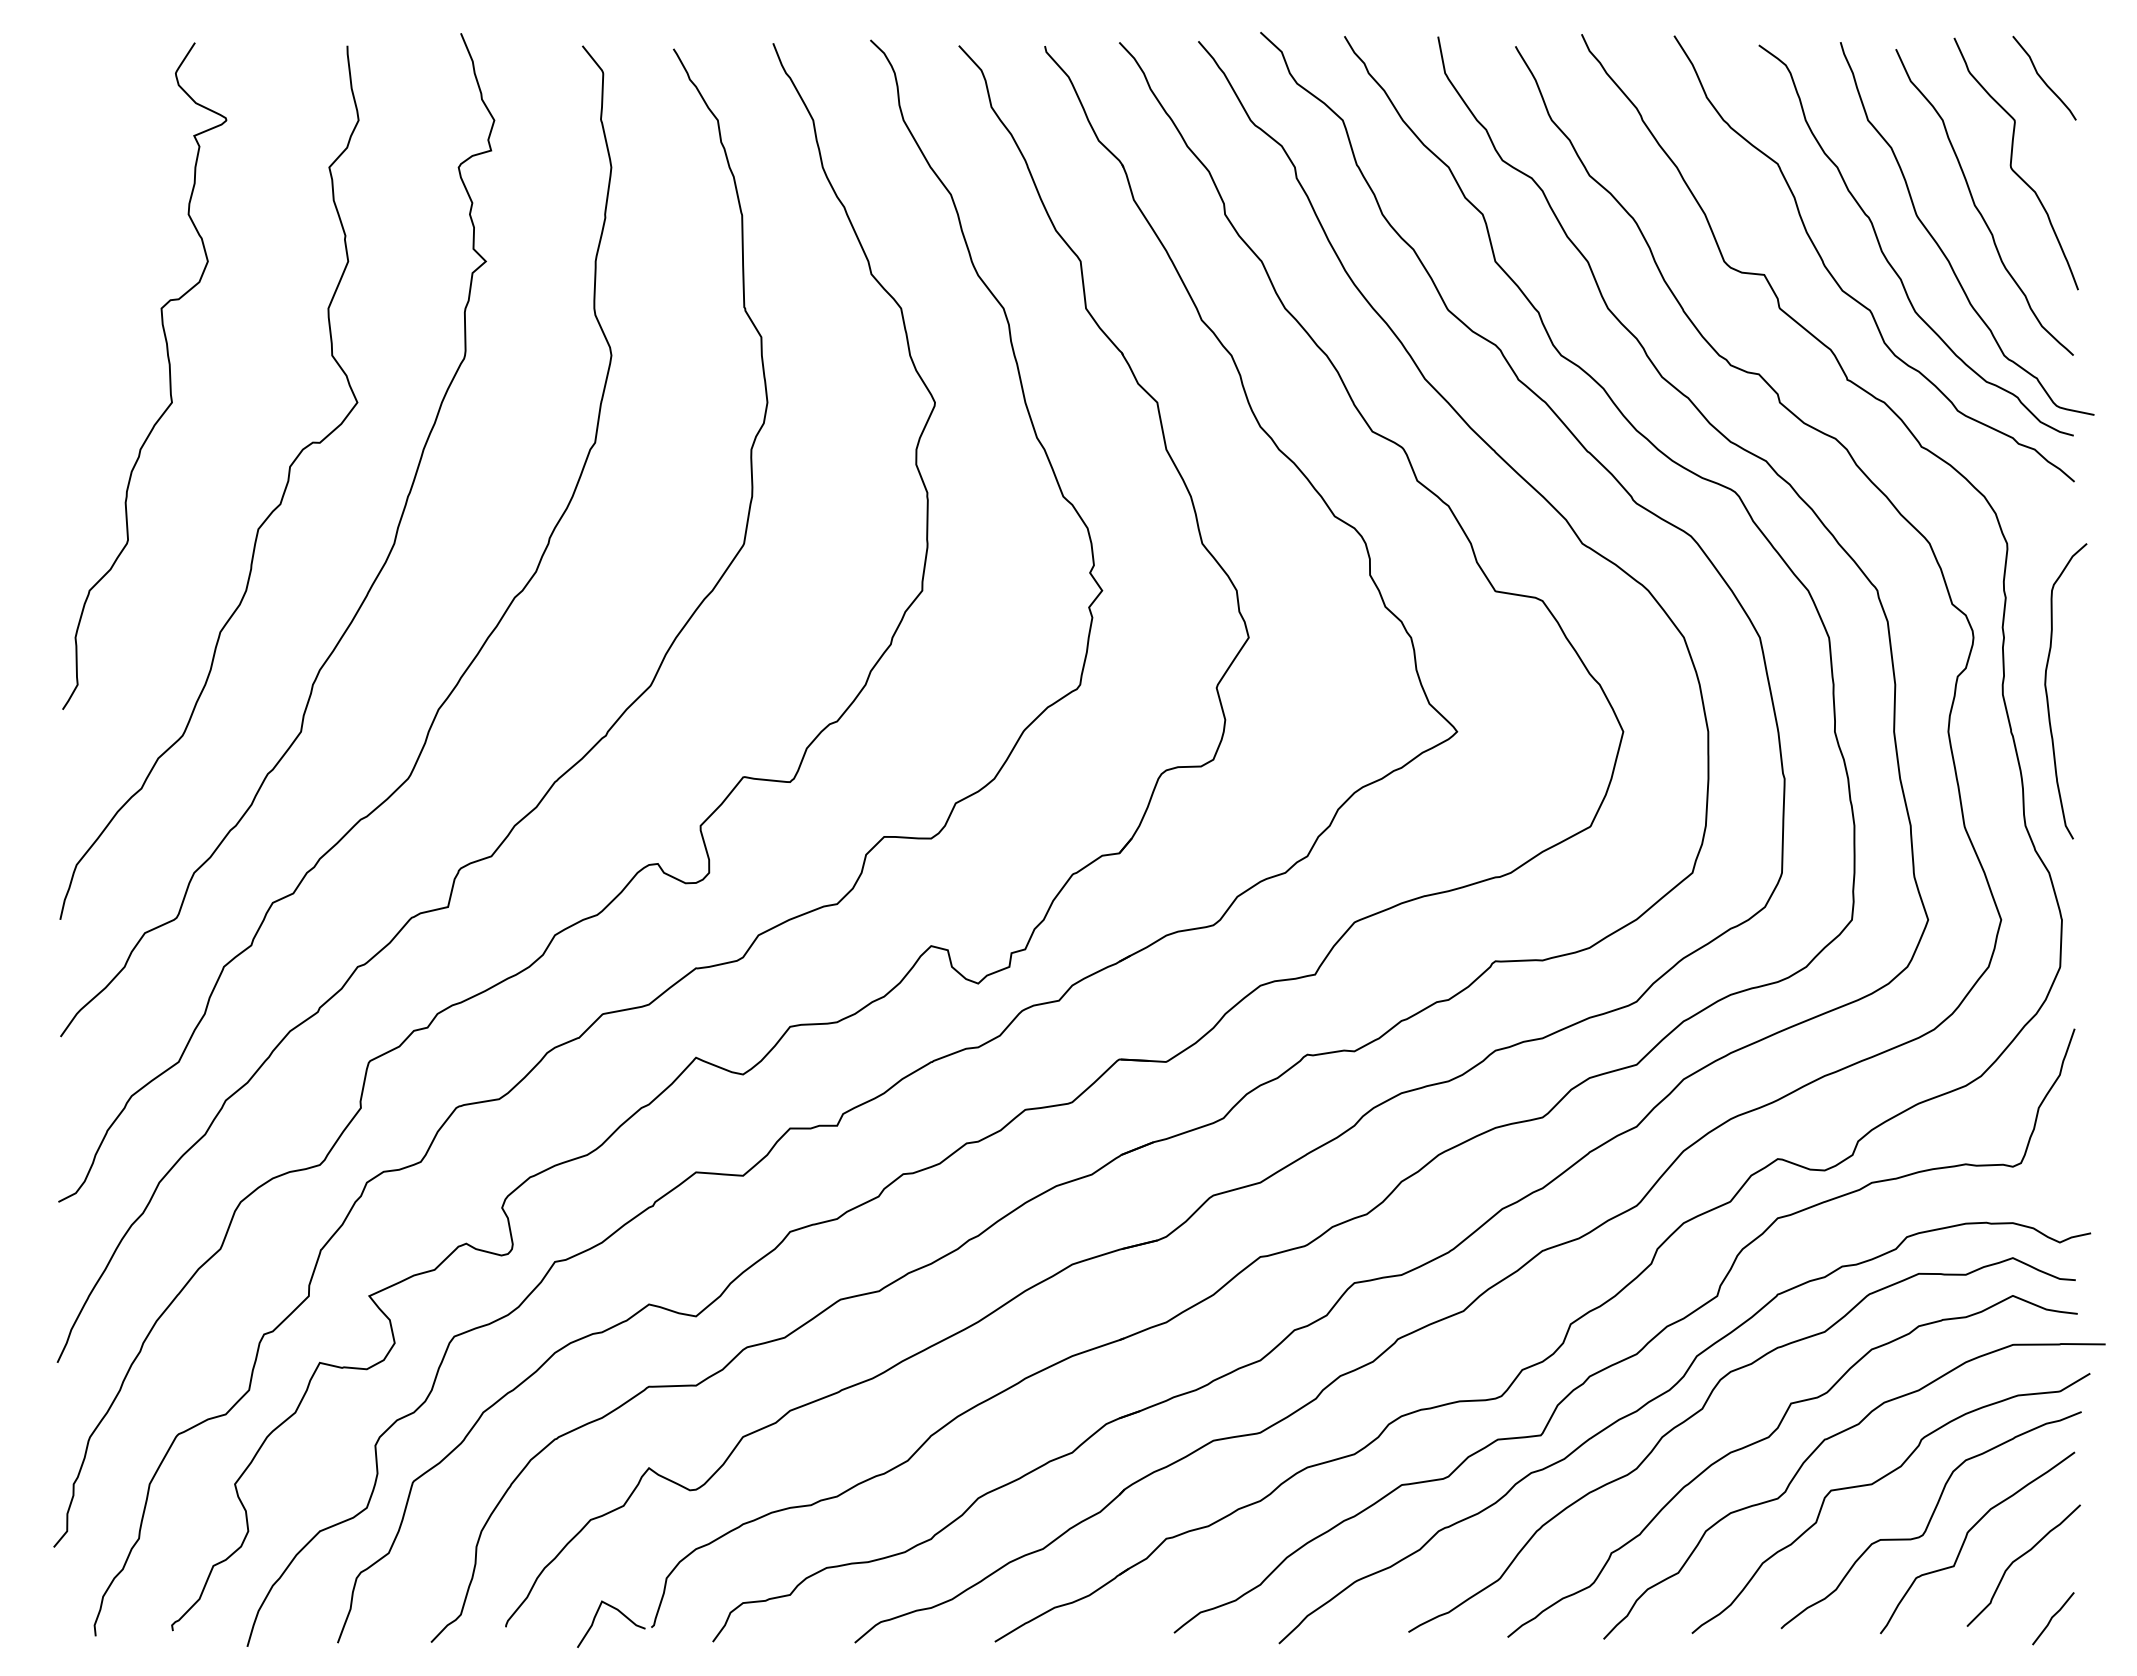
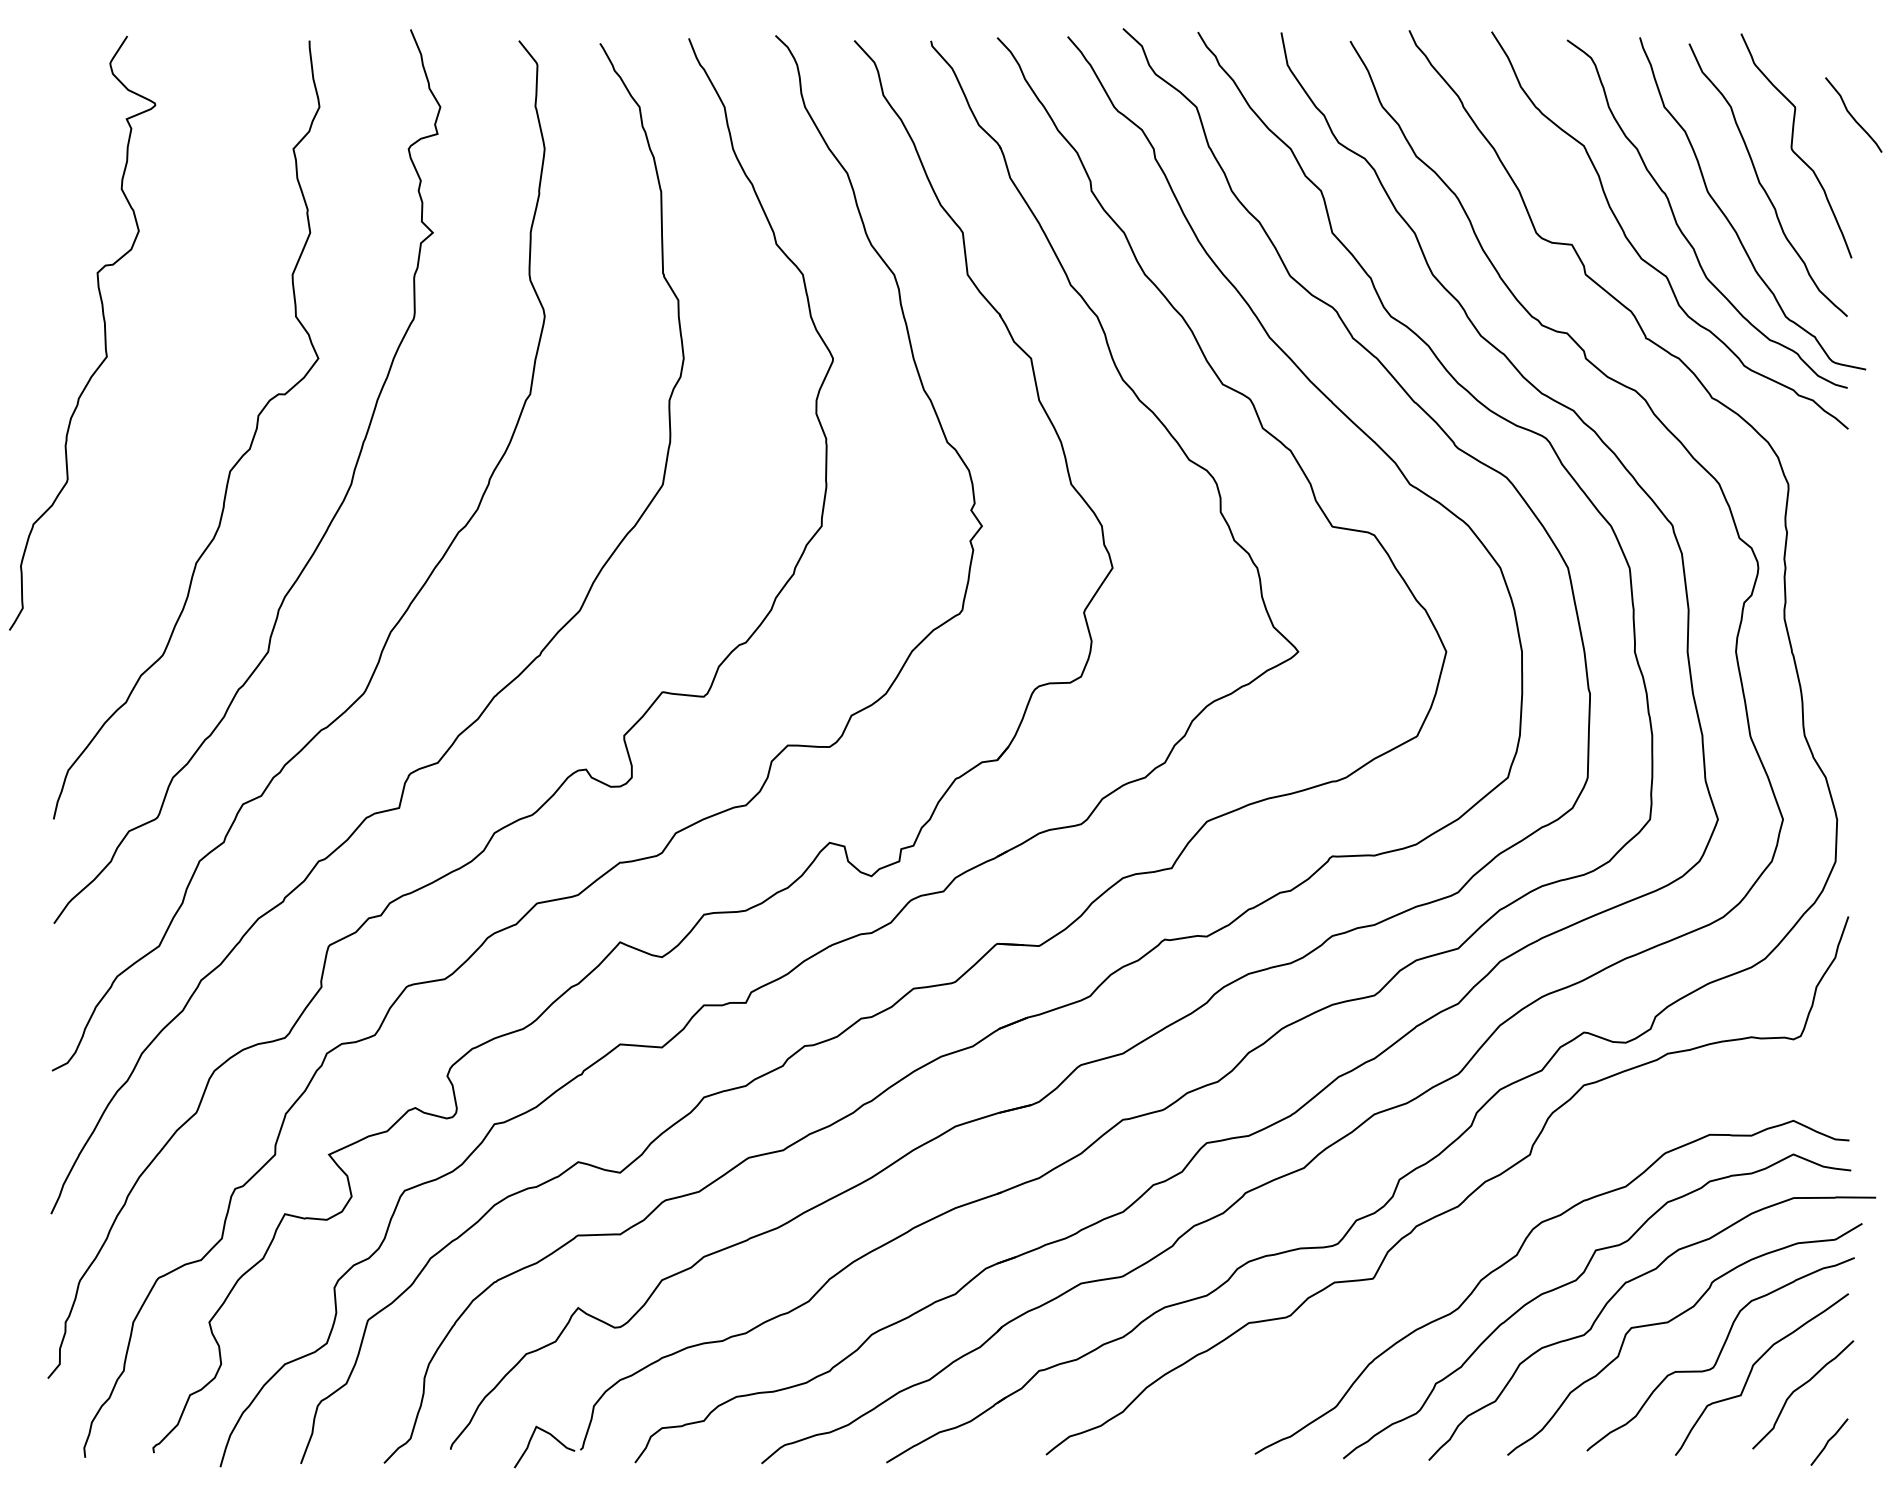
curve: (2042, 78) -> (1851, 115), moved
curve: (169, 375) -> (104, 332), moved
curve: (2047, 691) -> (1824, 615), removed
curve: (1664, 1394) -> (1483, 1242), removed

